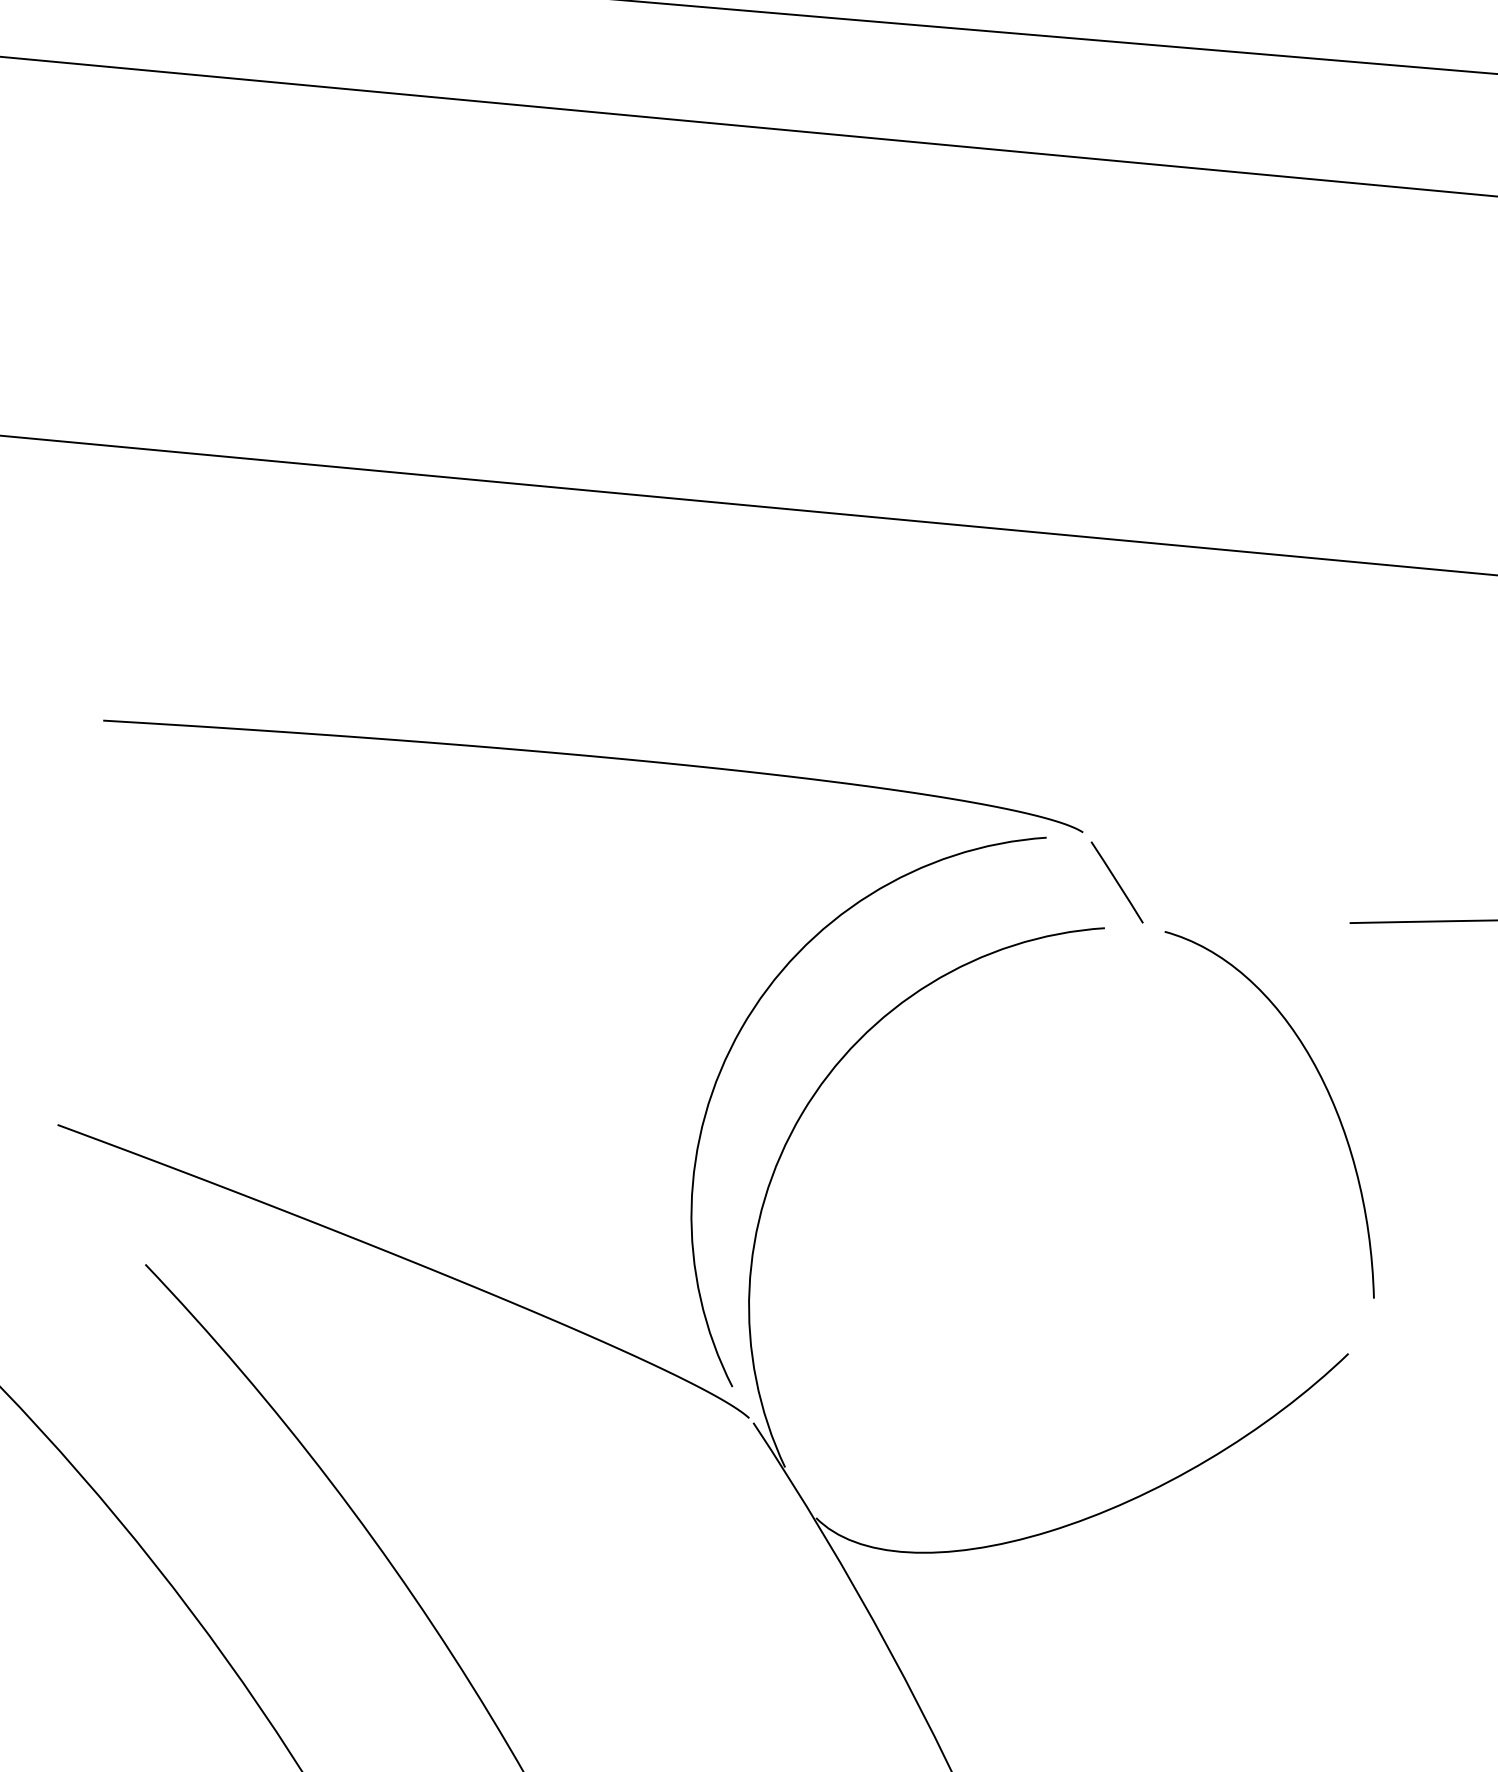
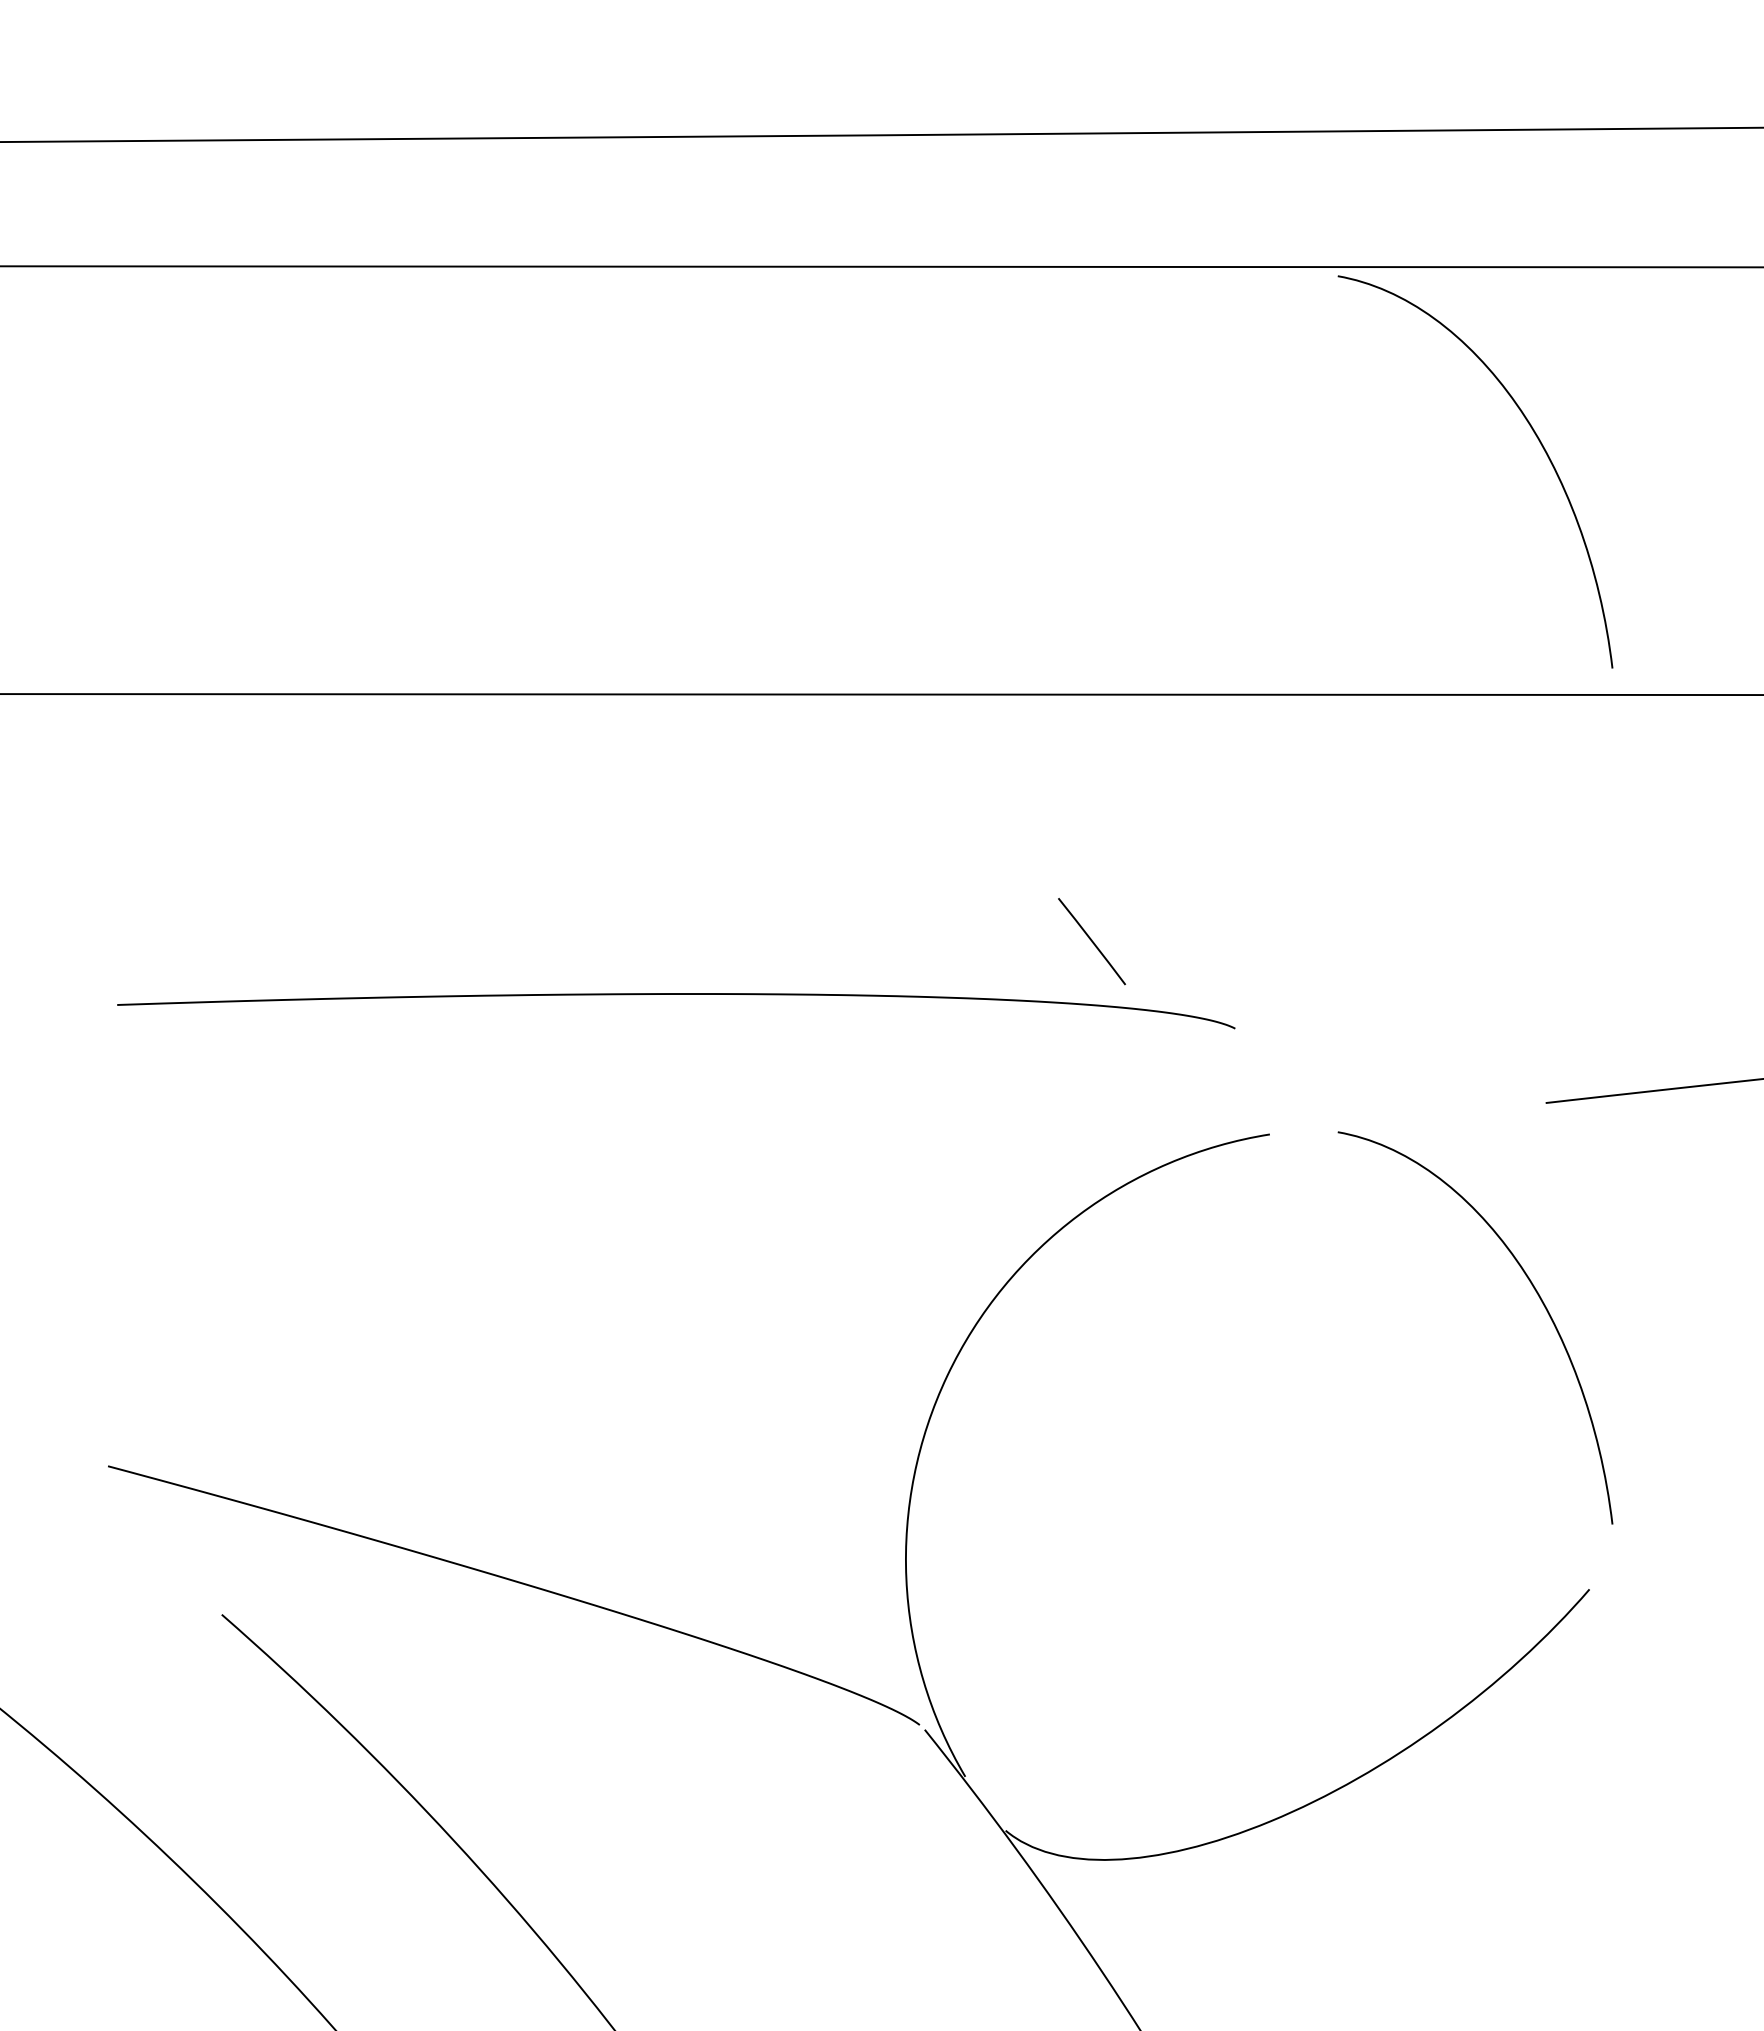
curve: (1395, 337) -> (1536, 437), added
line: (1116, 882) -> (1091, 941), moved
curve: (732, 1048) -> (861, 1309), removed

